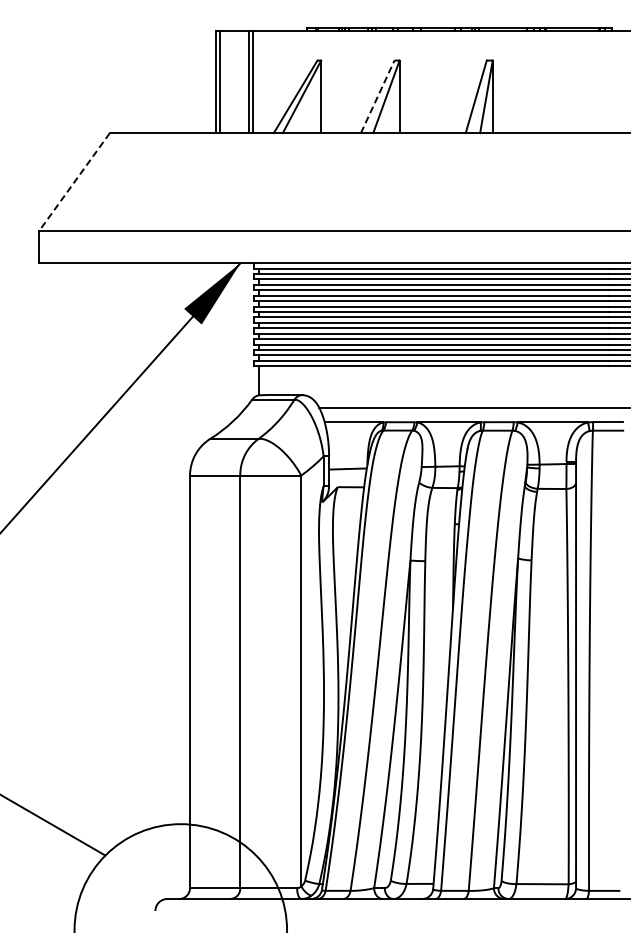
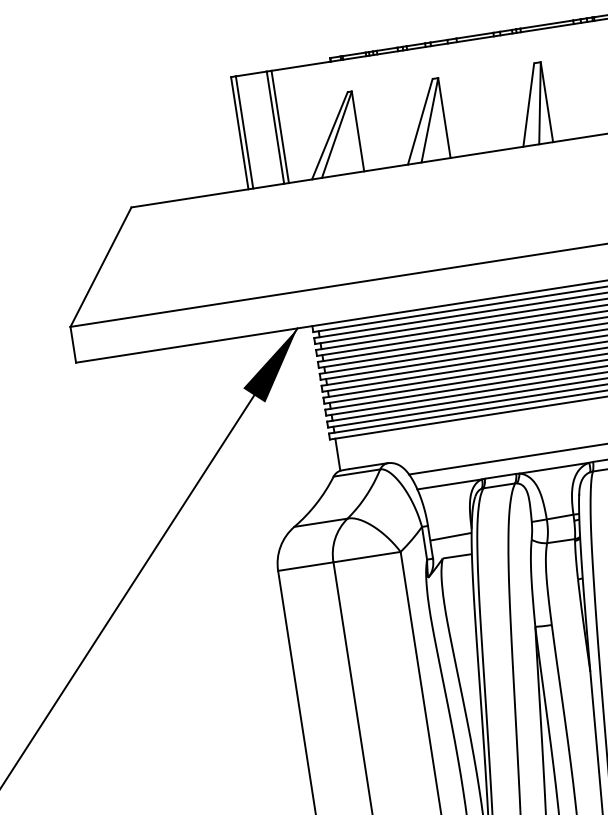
line: (377, 96) -> (419, 121), dashed -> solid
line: (74, 182) -> (100, 267), dashed -> solid

